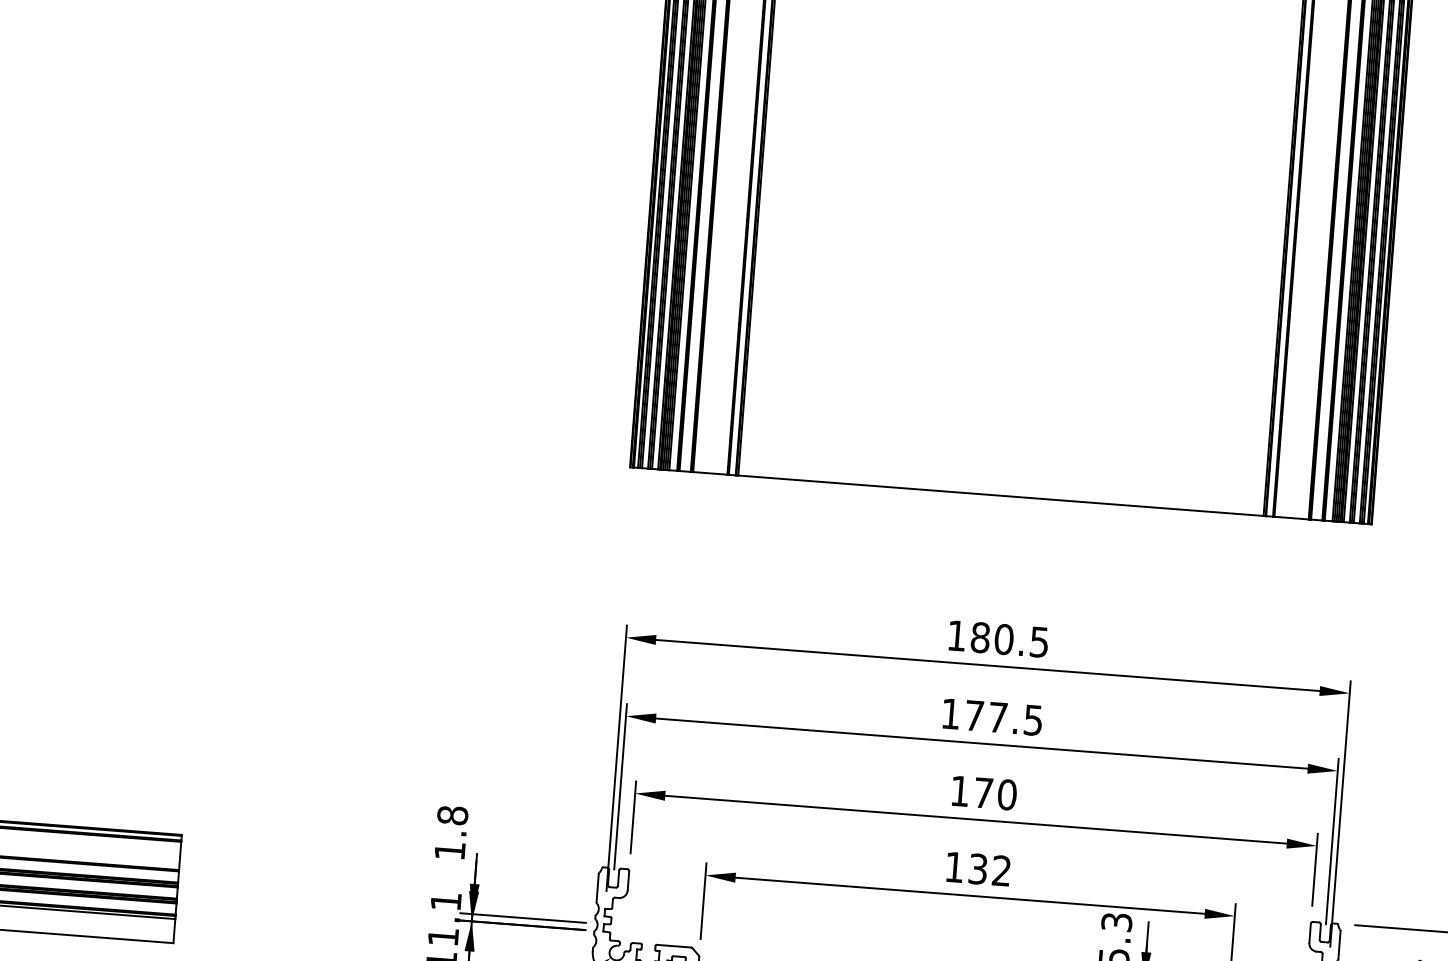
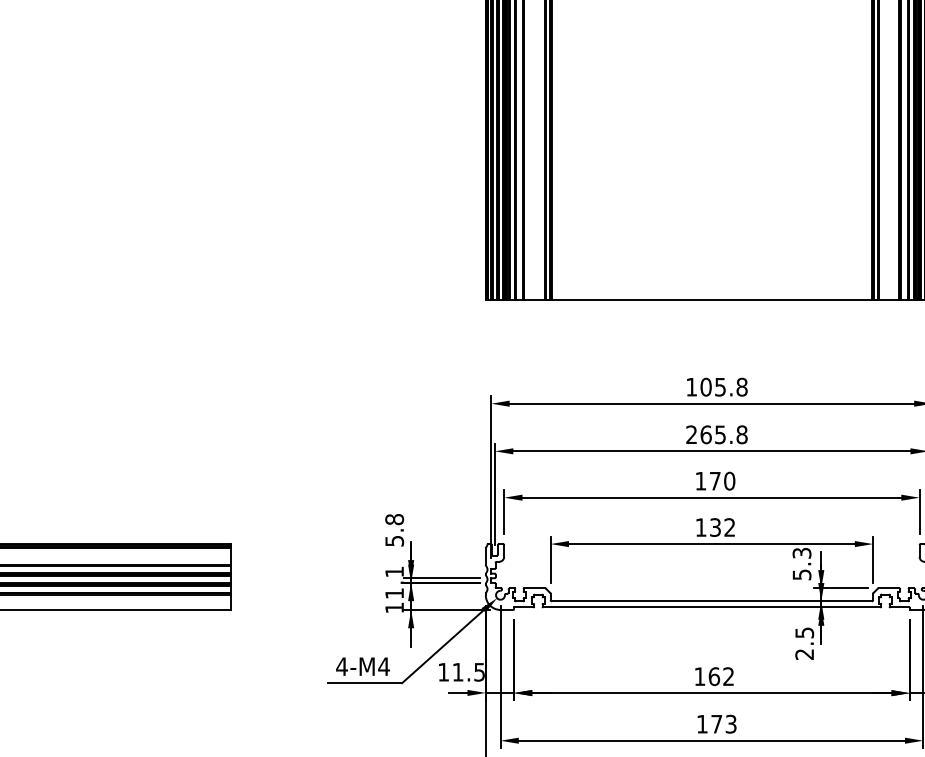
text: (1009, 638) -> (723, 386), 180.5 -> 105.8
text: (991, 716) -> (716, 434), 177.5 -> 265.8
text: (449, 851) -> (394, 541), 1.8 -> 5.8

